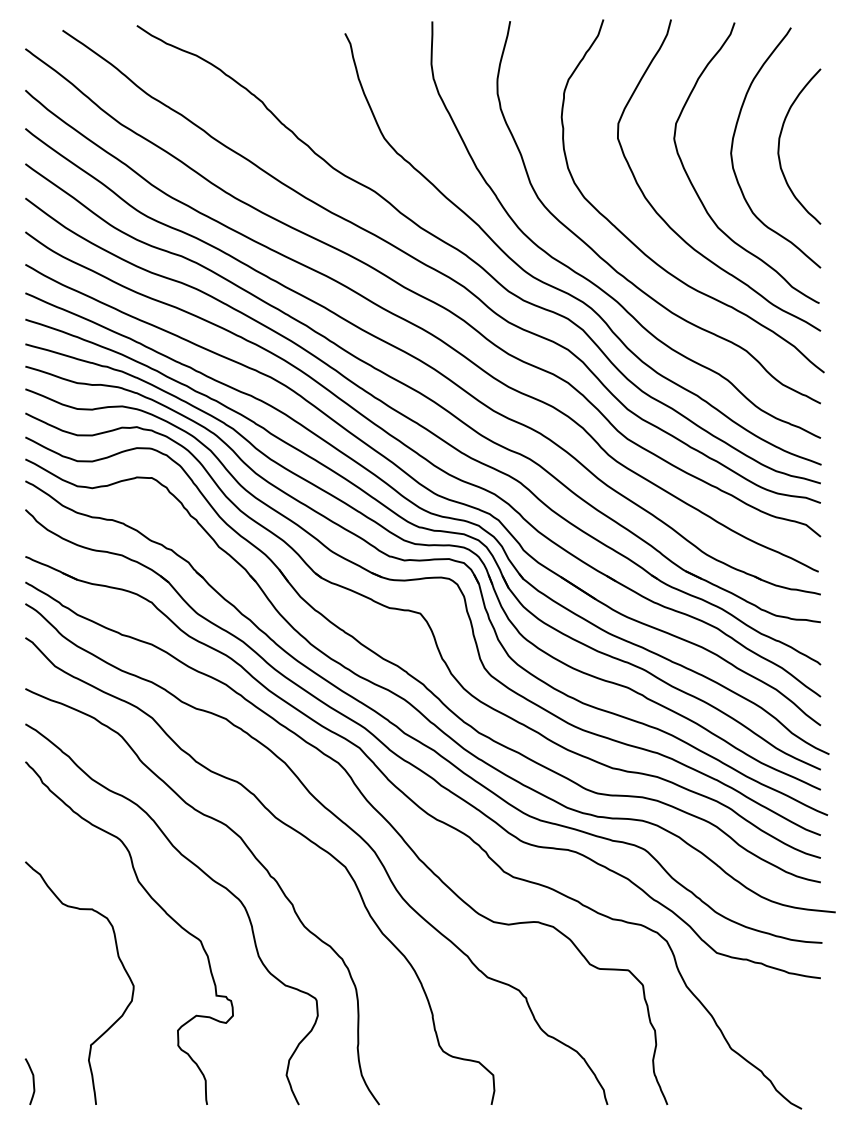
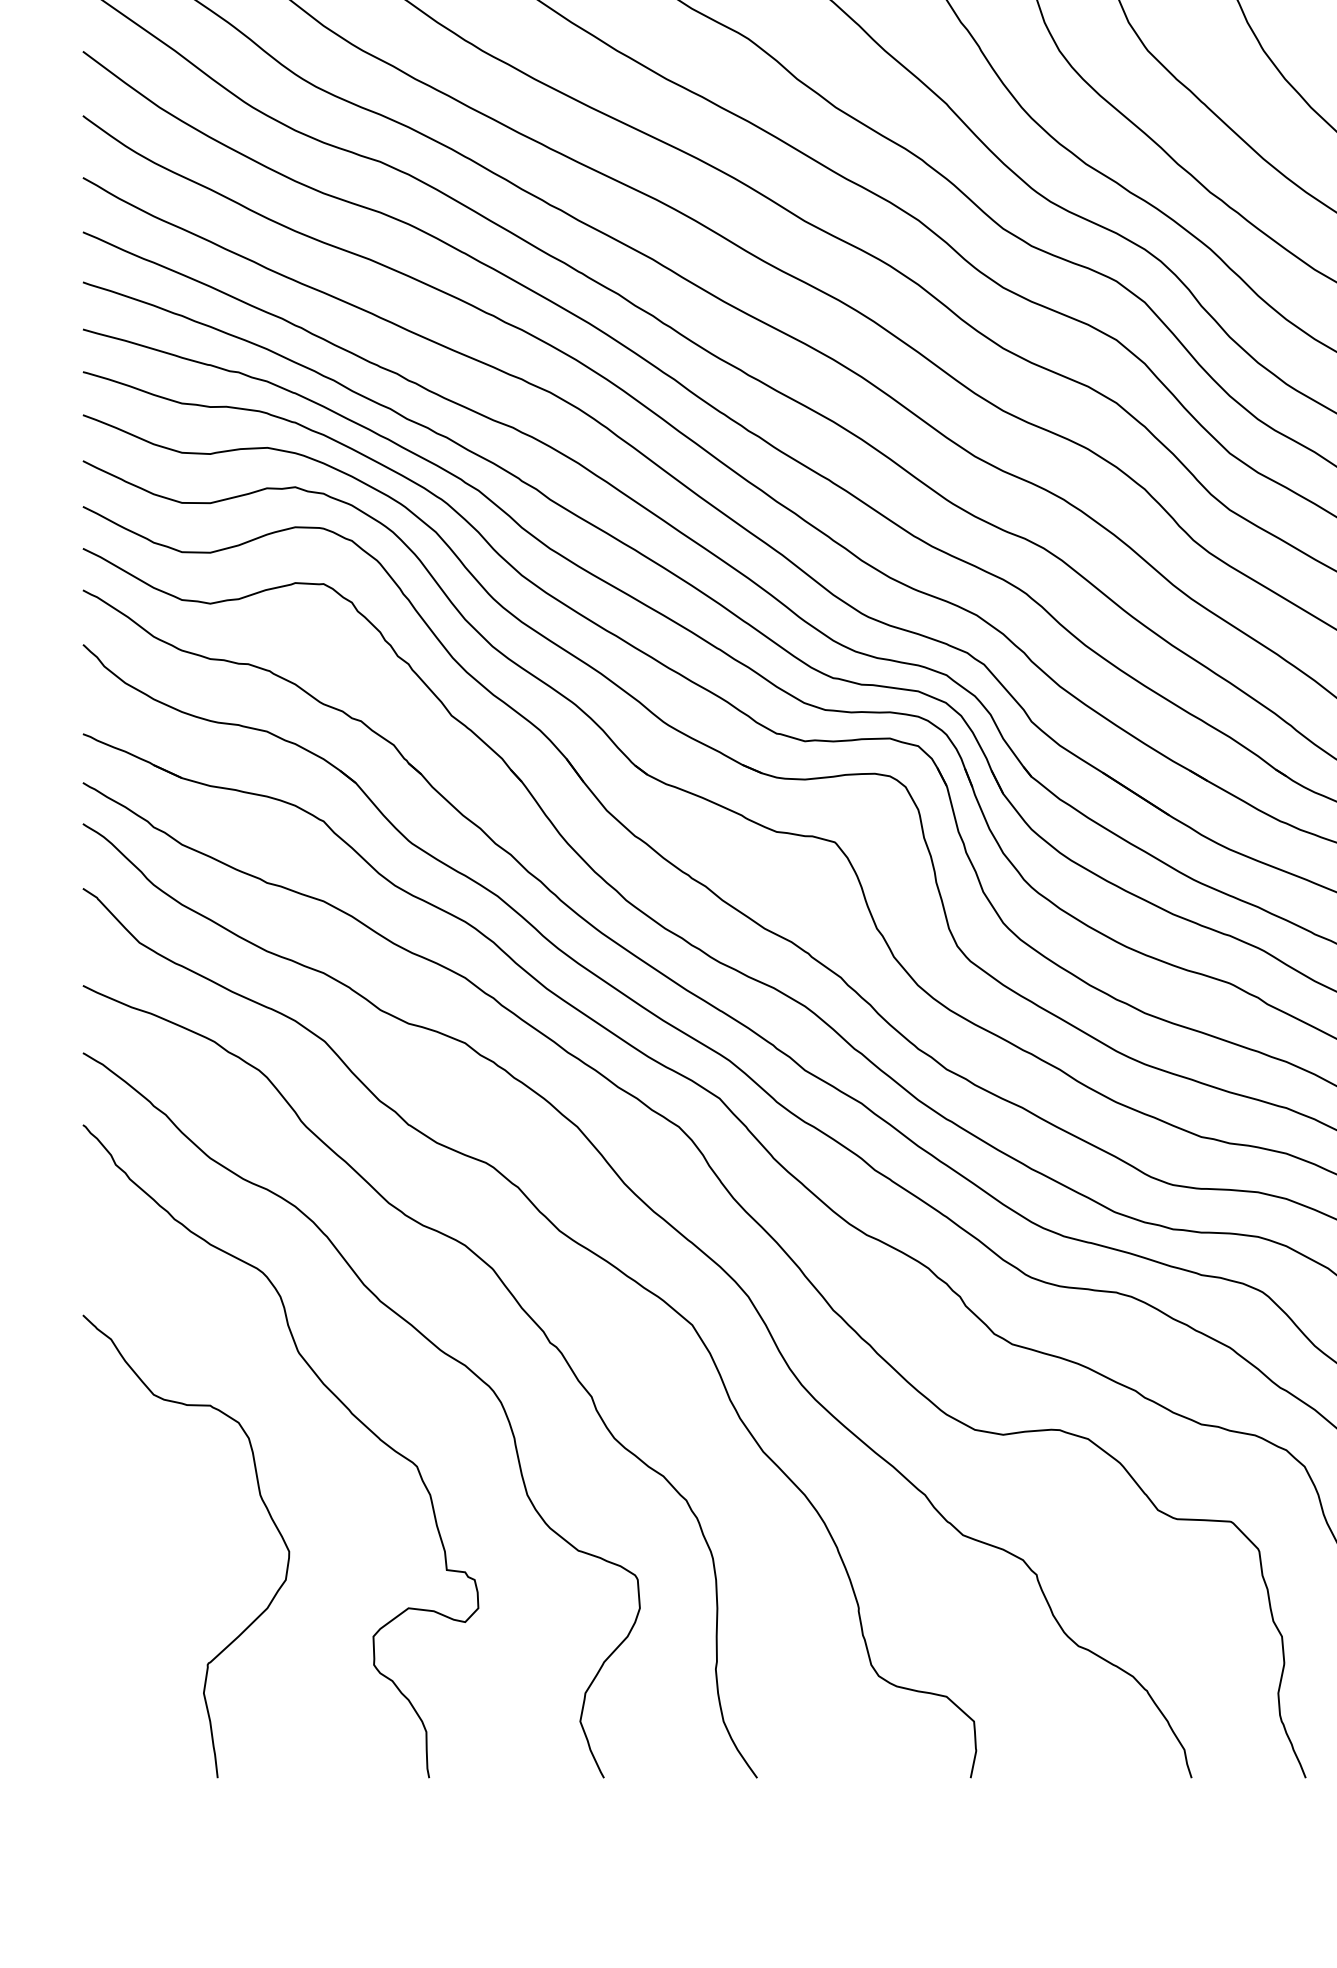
curve: (32, 1081) -> (96, 1733), removed

